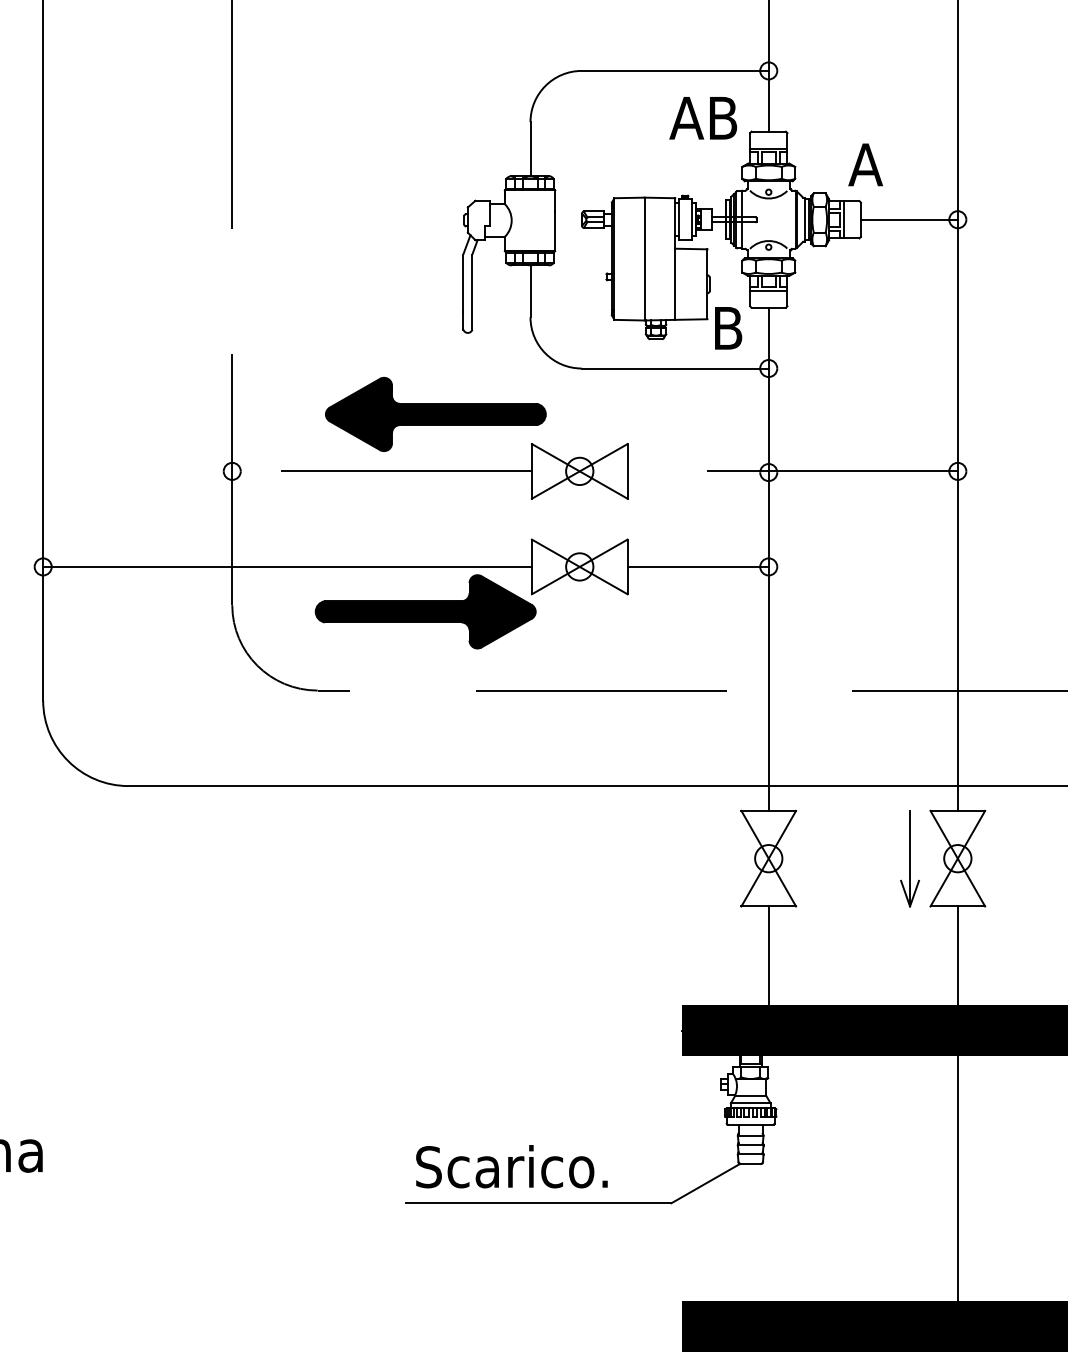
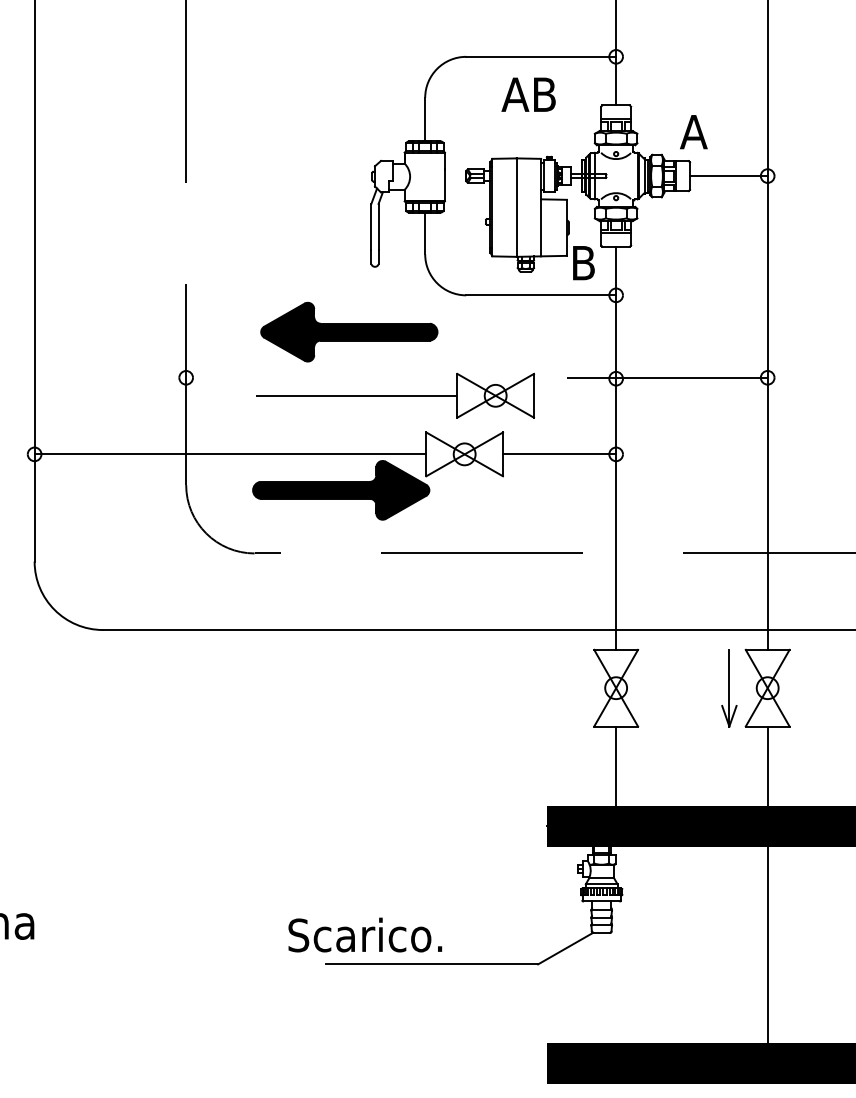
text: (703, 117) -> (528, 94), moved
part: (454, 471) -> (395, 395), moved
text: (512, 1165) -> (365, 934), moved

